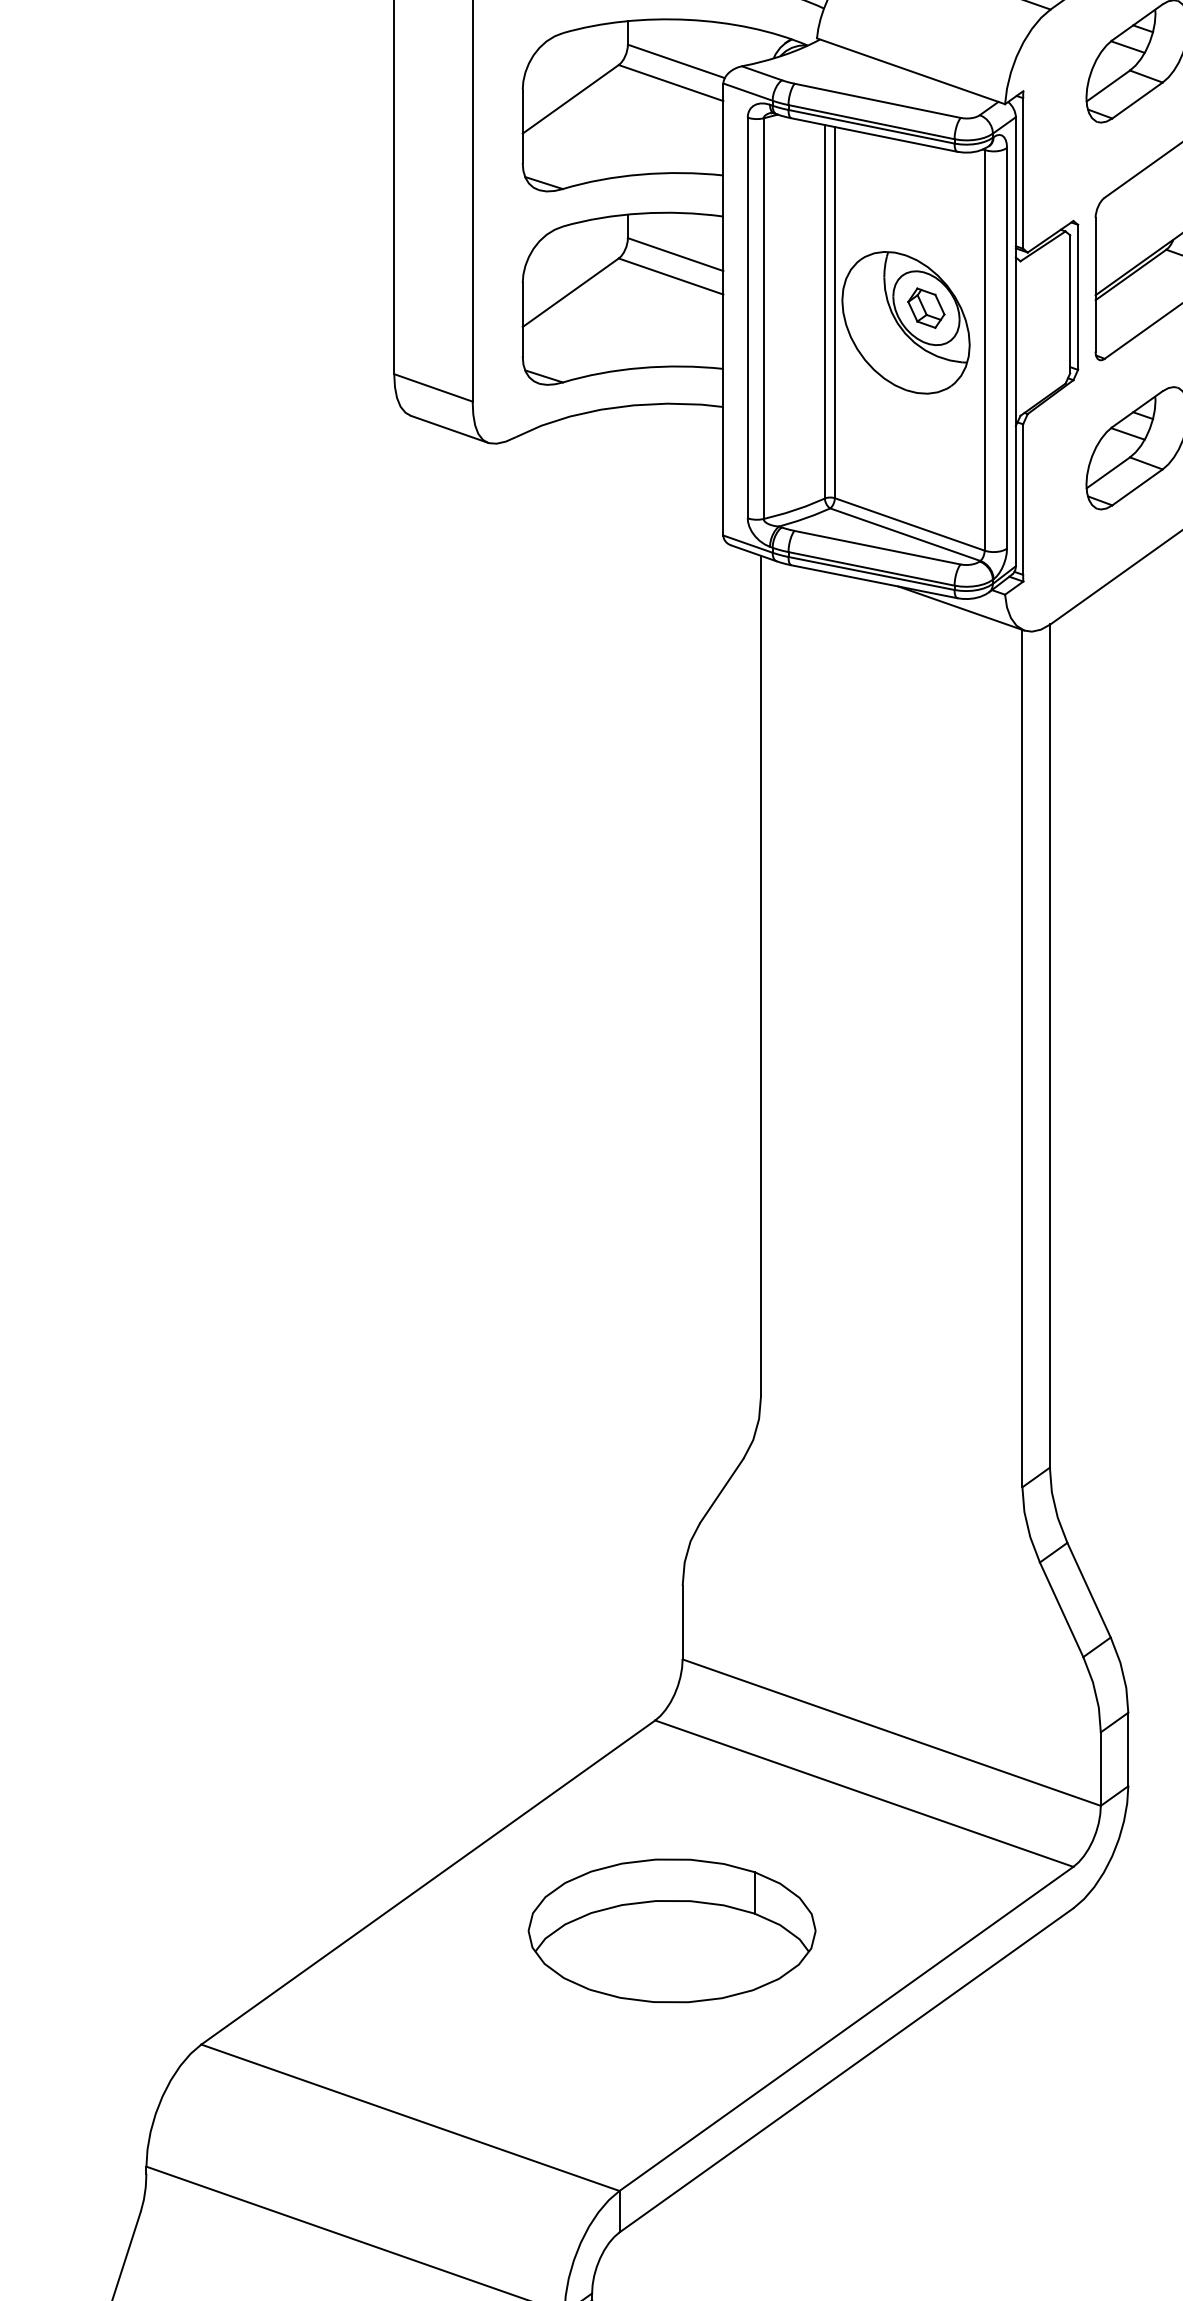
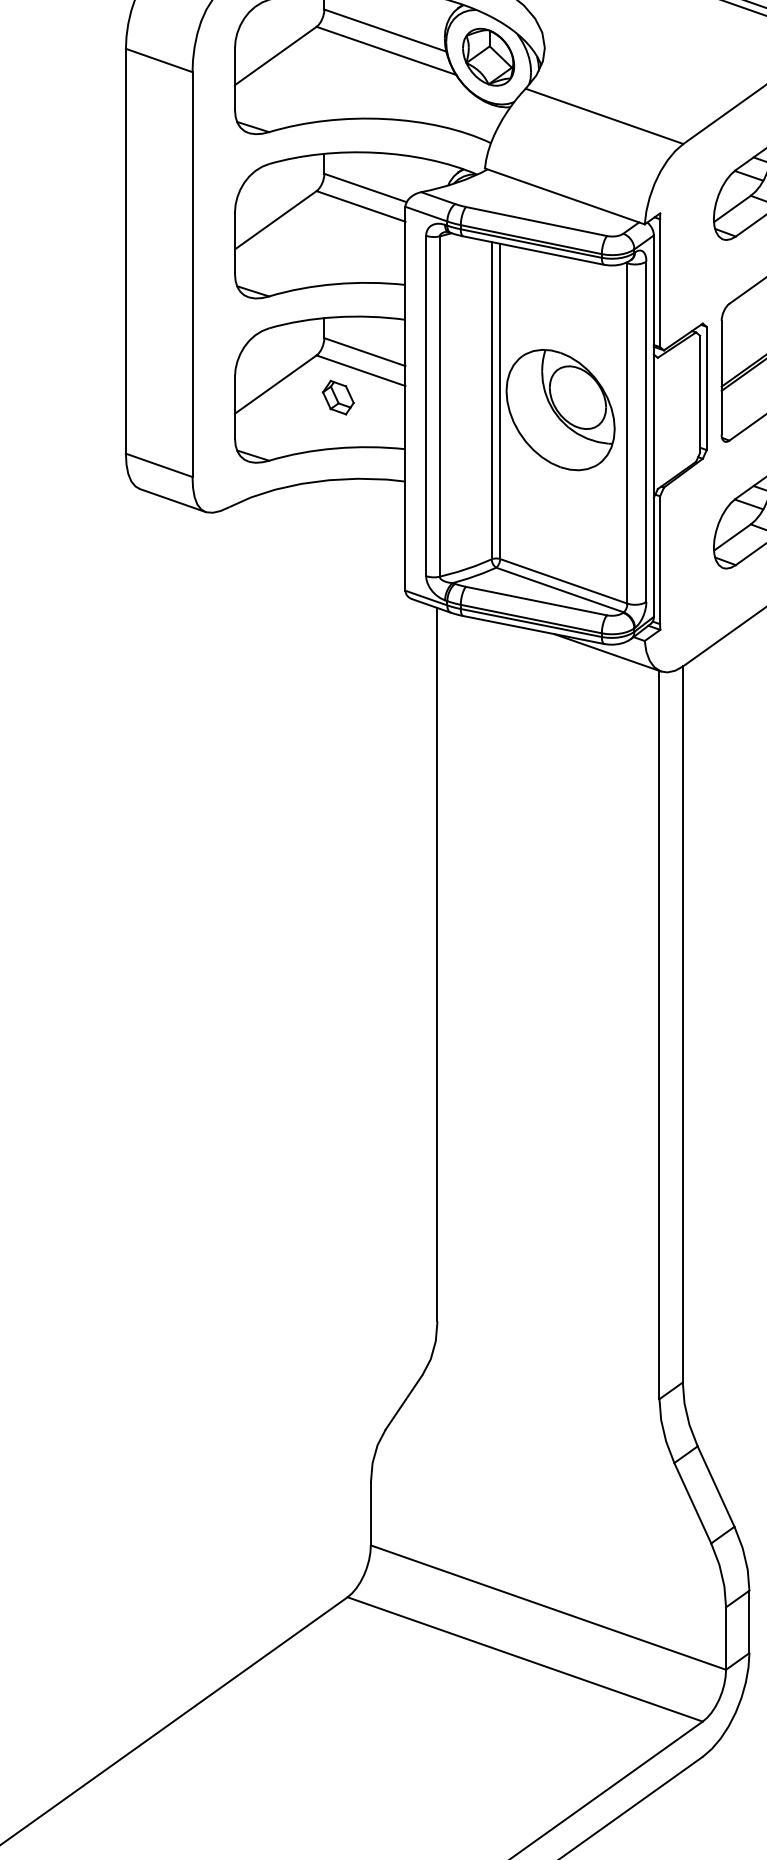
part: (926, 307) -> (338, 397), moved
part: (671, 1930) -> (361, 1775), removed

